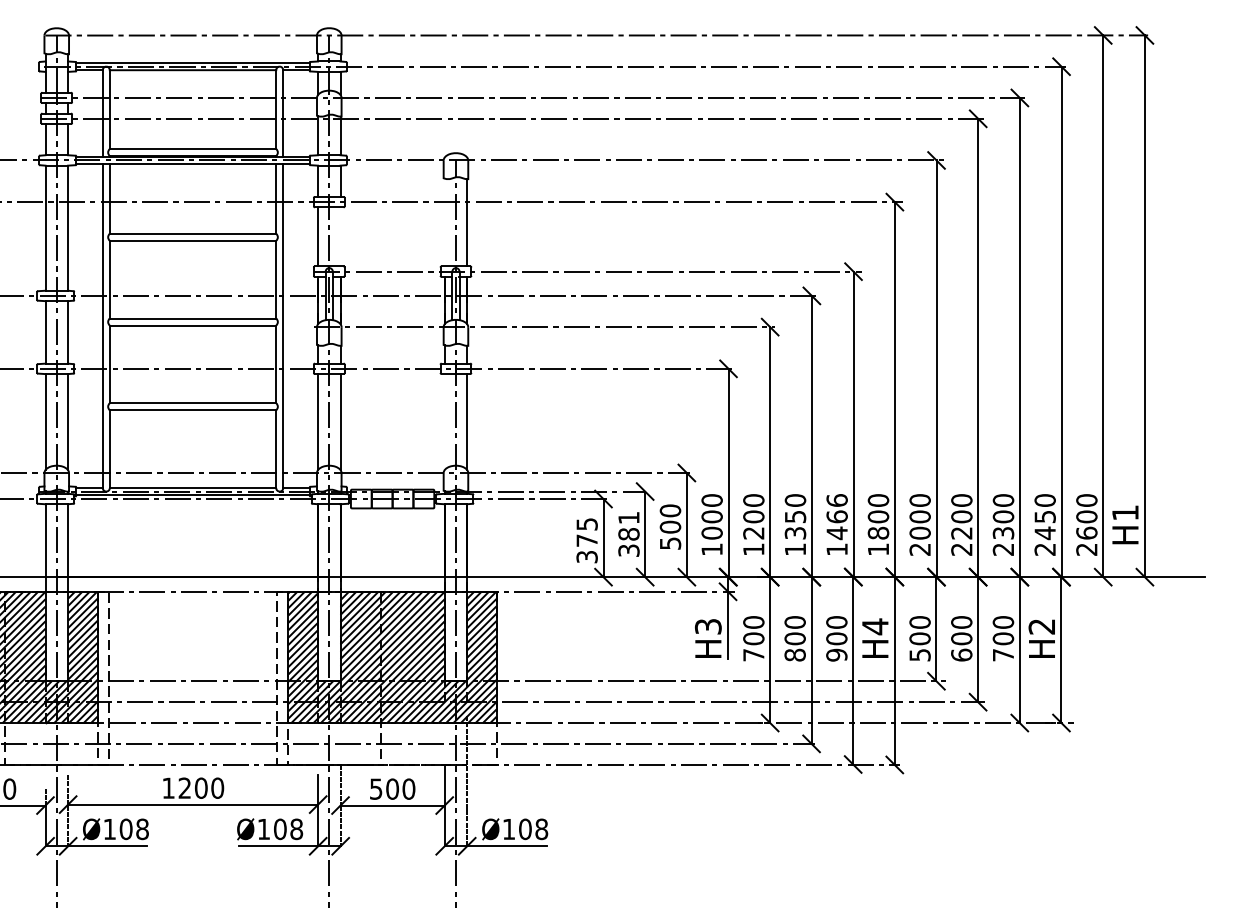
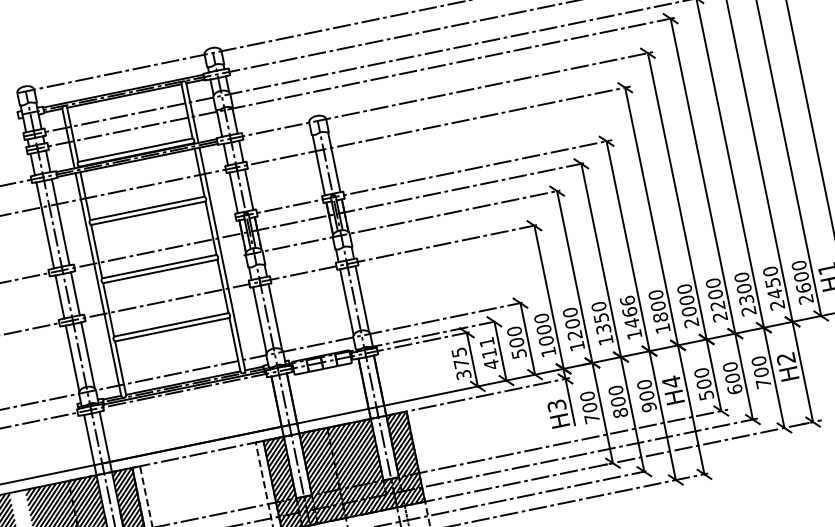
line: (444, 222) -> (318, 165), added
line: (340, 236) -> (249, 189), added
line: (444, 422) -> (346, 302), added
text: (628, 542) -> (490, 359), 381 -> 411

